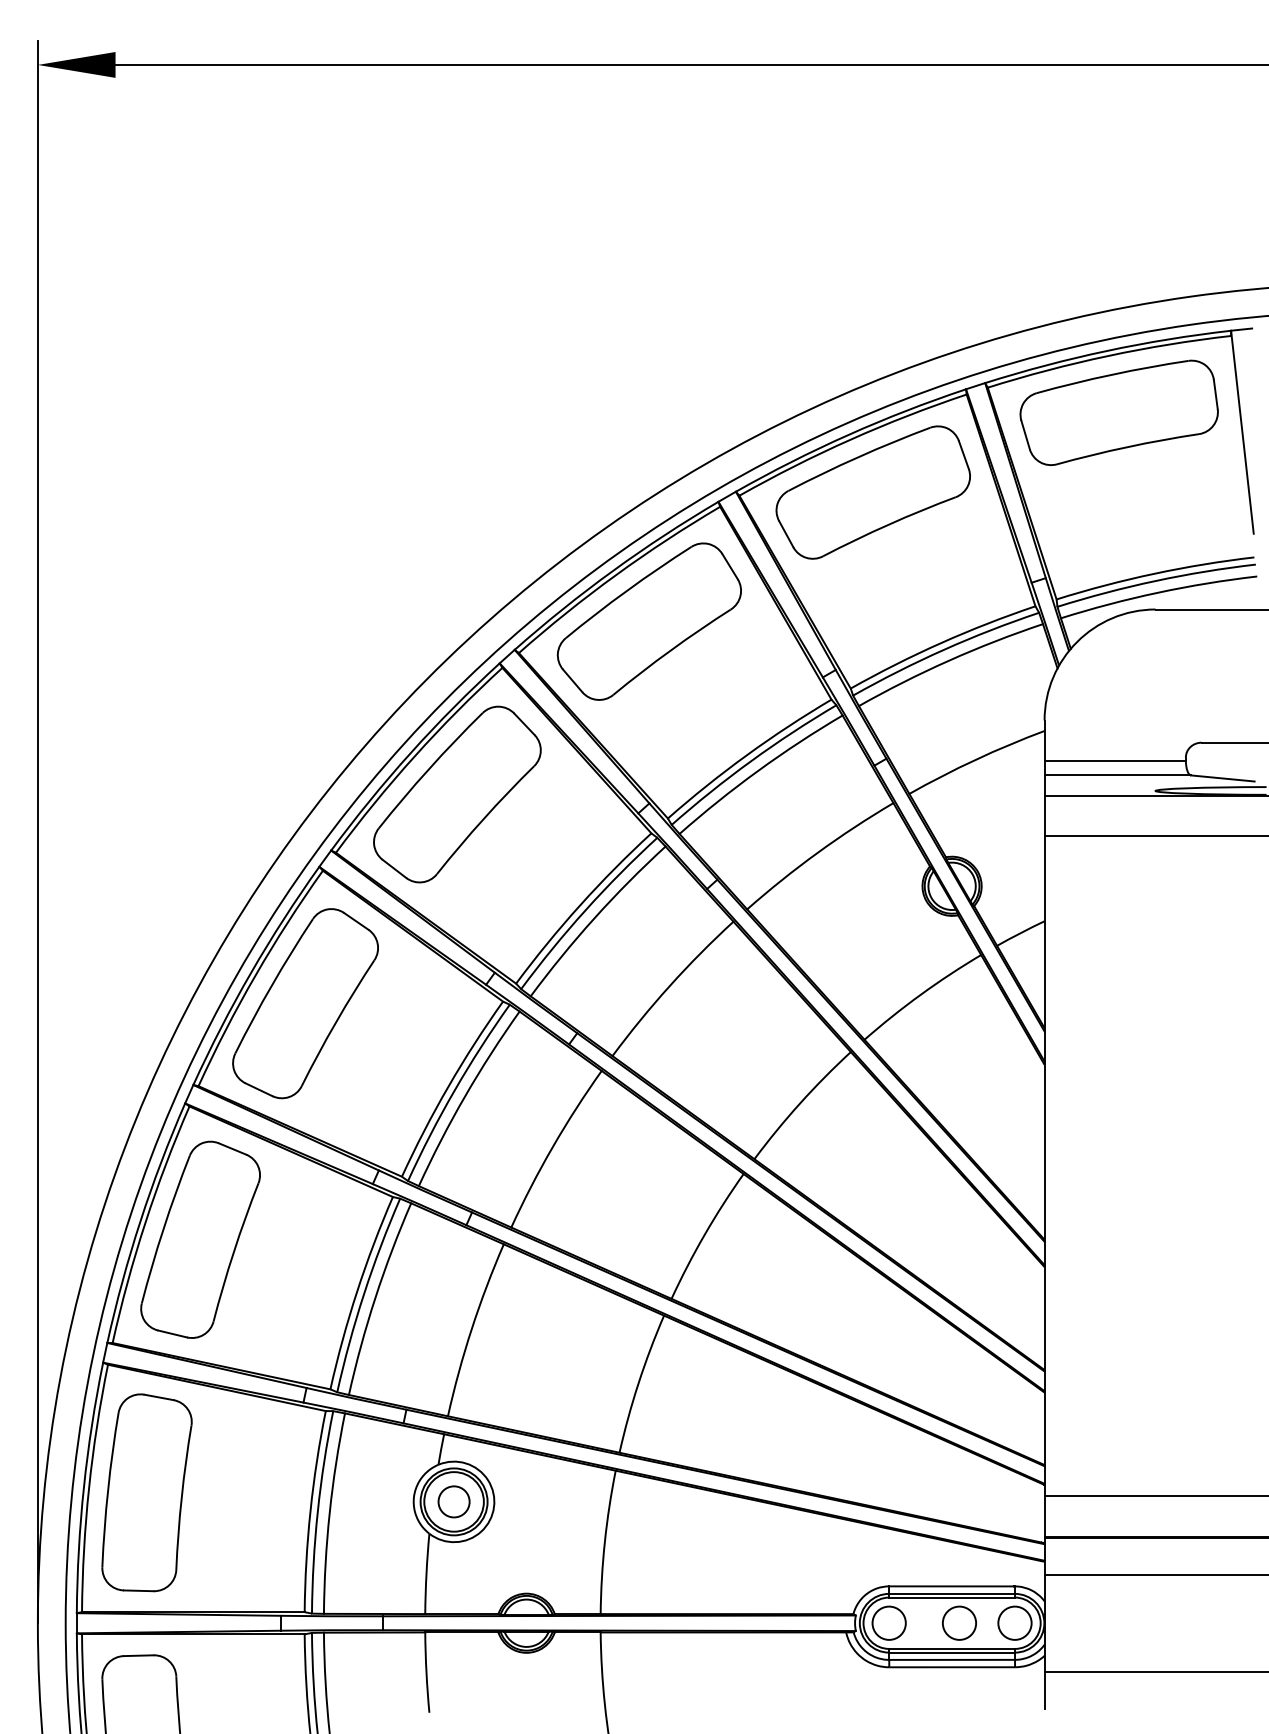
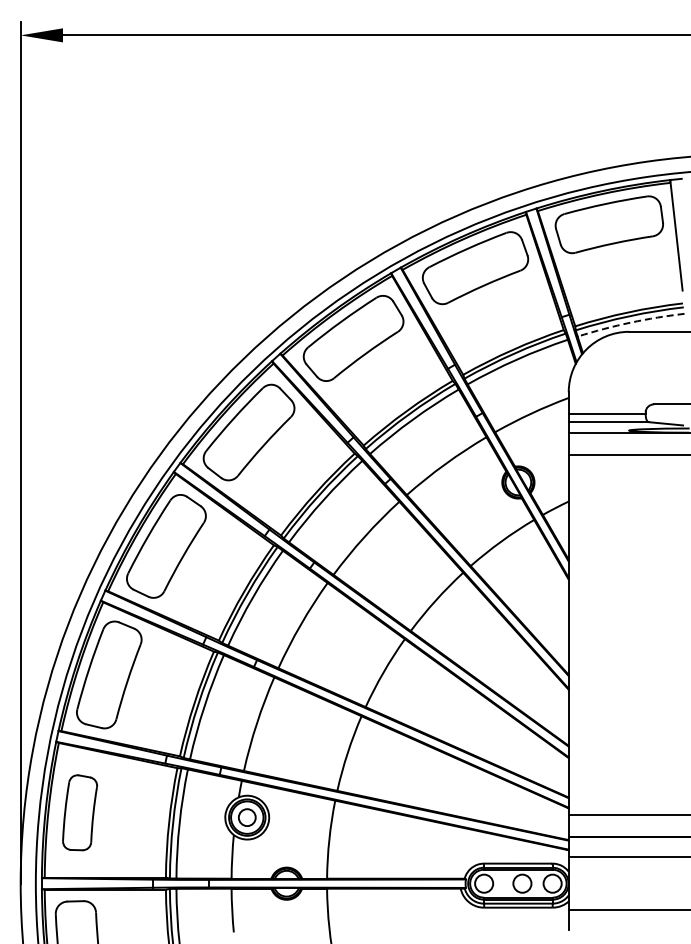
arc: (1158, 592) -> (630, 322), solid -> dashed
part: (145, 1492) -> (79, 812), size x0.7

